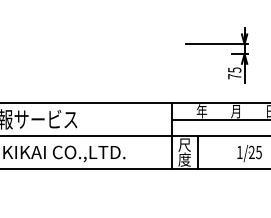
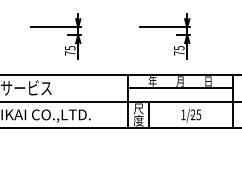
part: (81, 44) -> (55, 27), added

